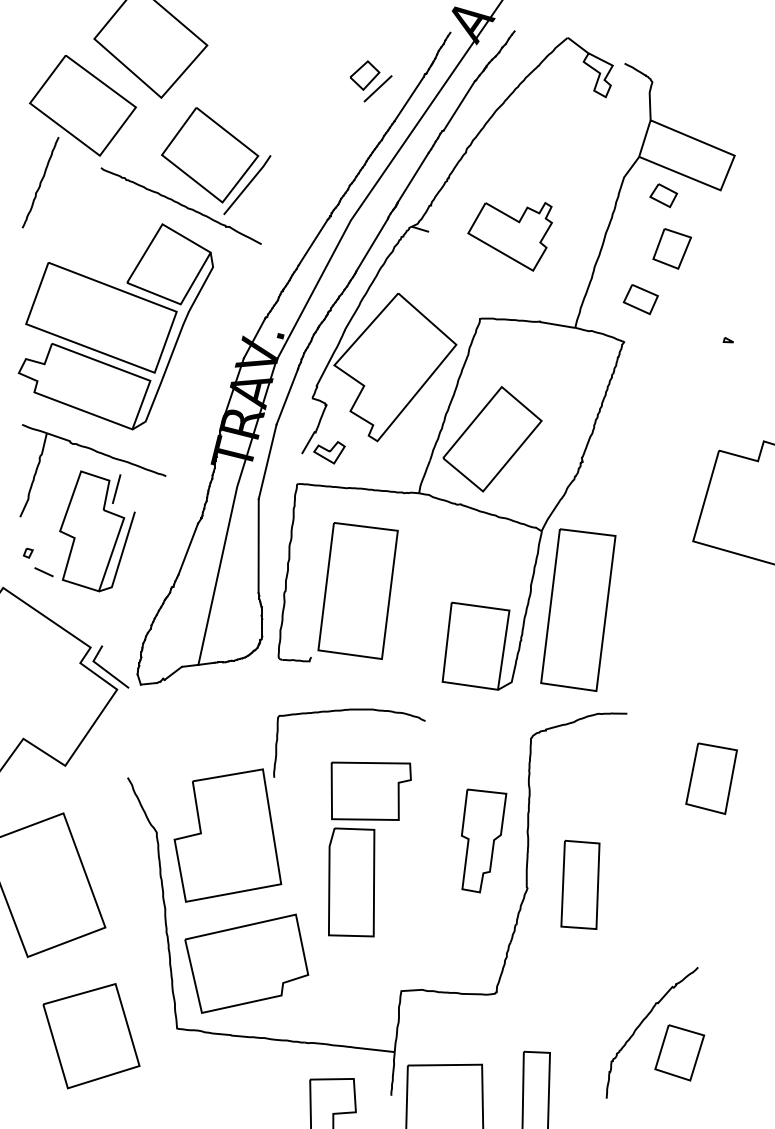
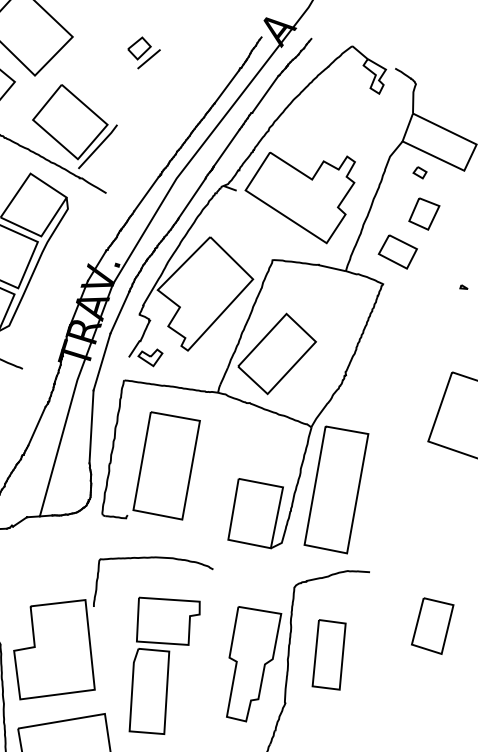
part: (370, 81) -> (143, 53), moved
part: (663, 196) -> (419, 173), size x0.62
part: (509, 236) -> (298, 197), size x1.67
part: (640, 299) -> (397, 251), size x1.43
part: (483, 840) -> (253, 664), size x1.43
part: (580, 884) -> (329, 654), moved

